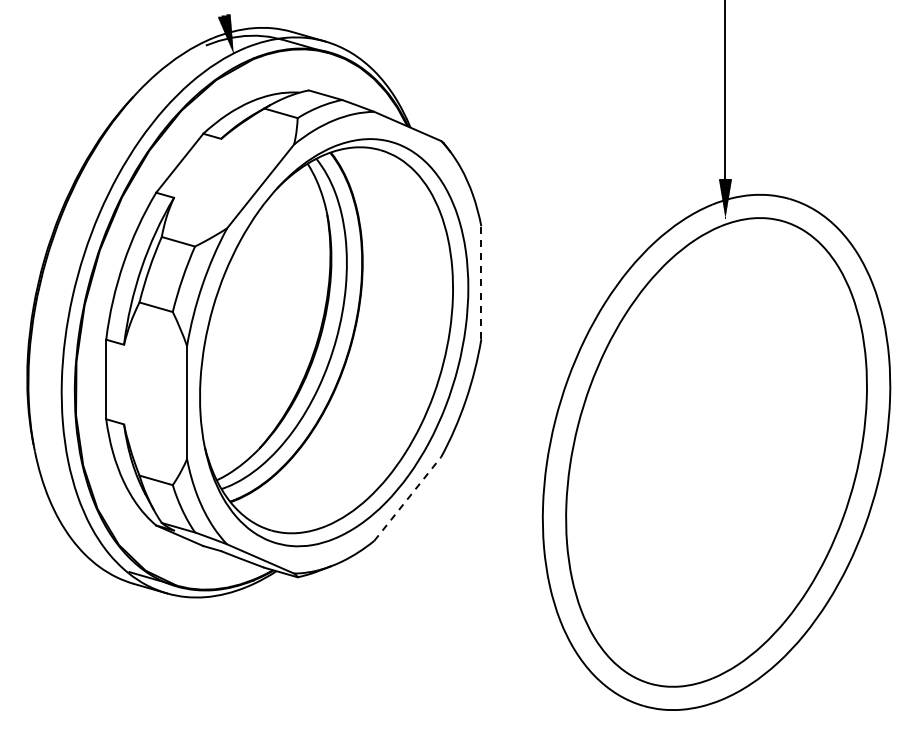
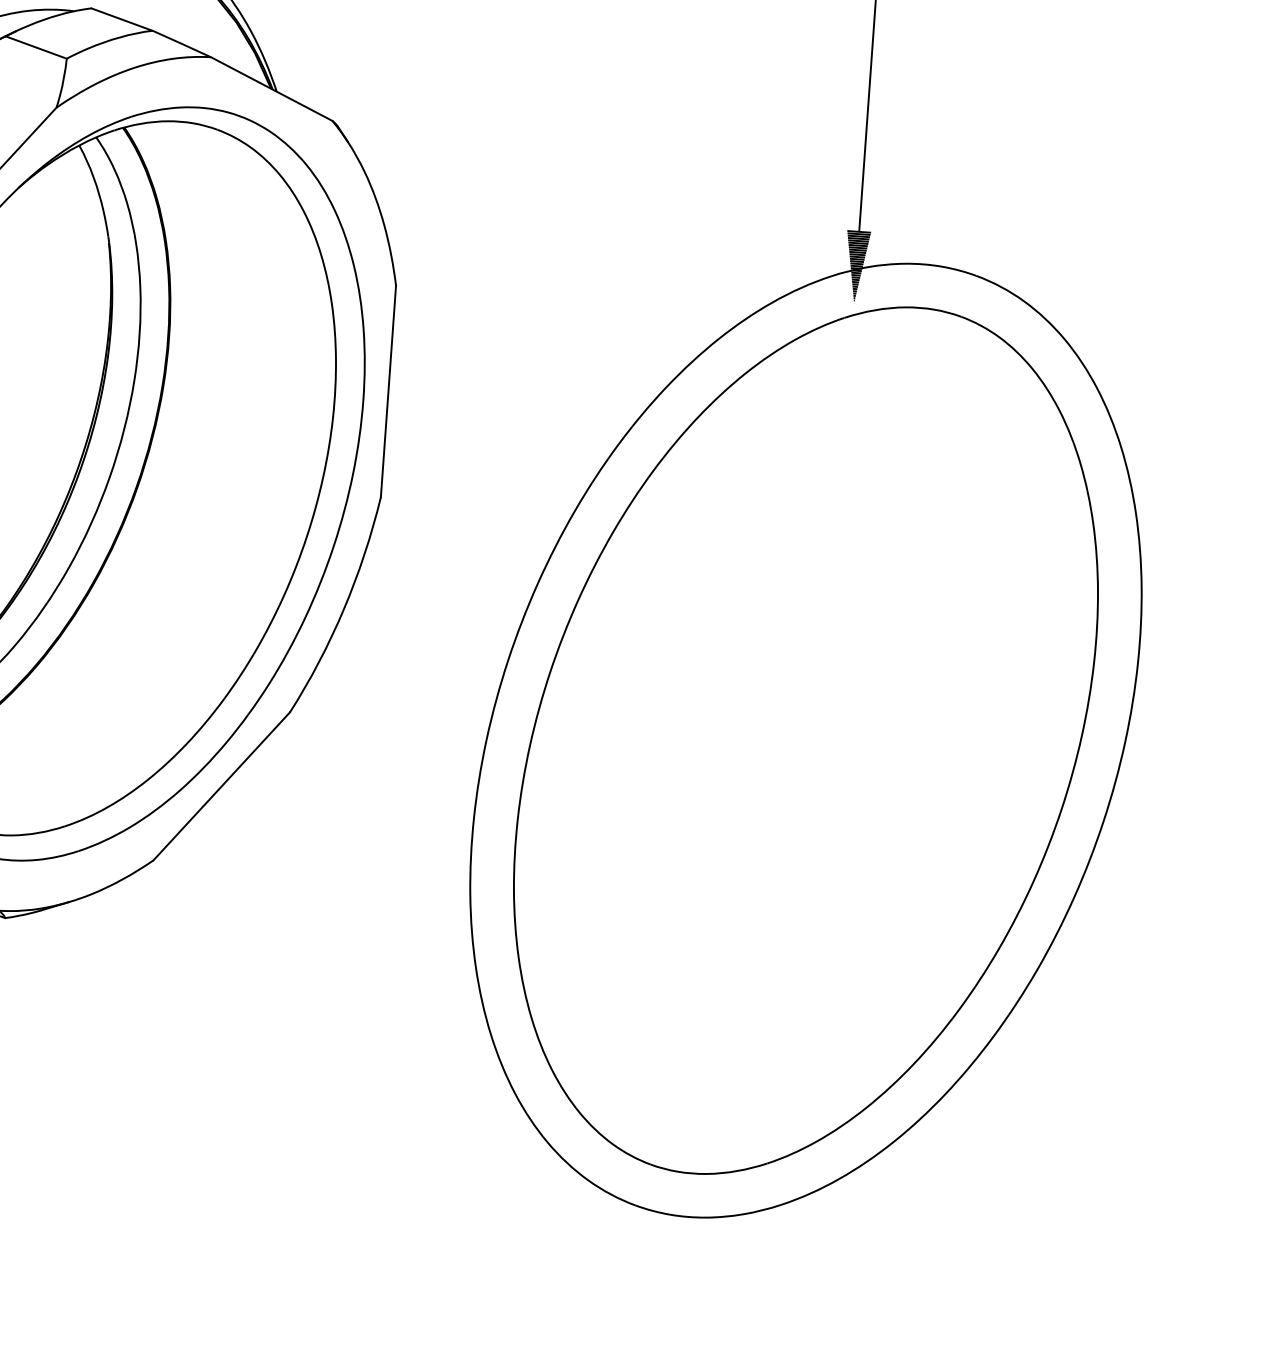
line: (481, 282) -> (388, 391), dashed -> solid
line: (407, 499) -> (221, 787), dashed -> solid

